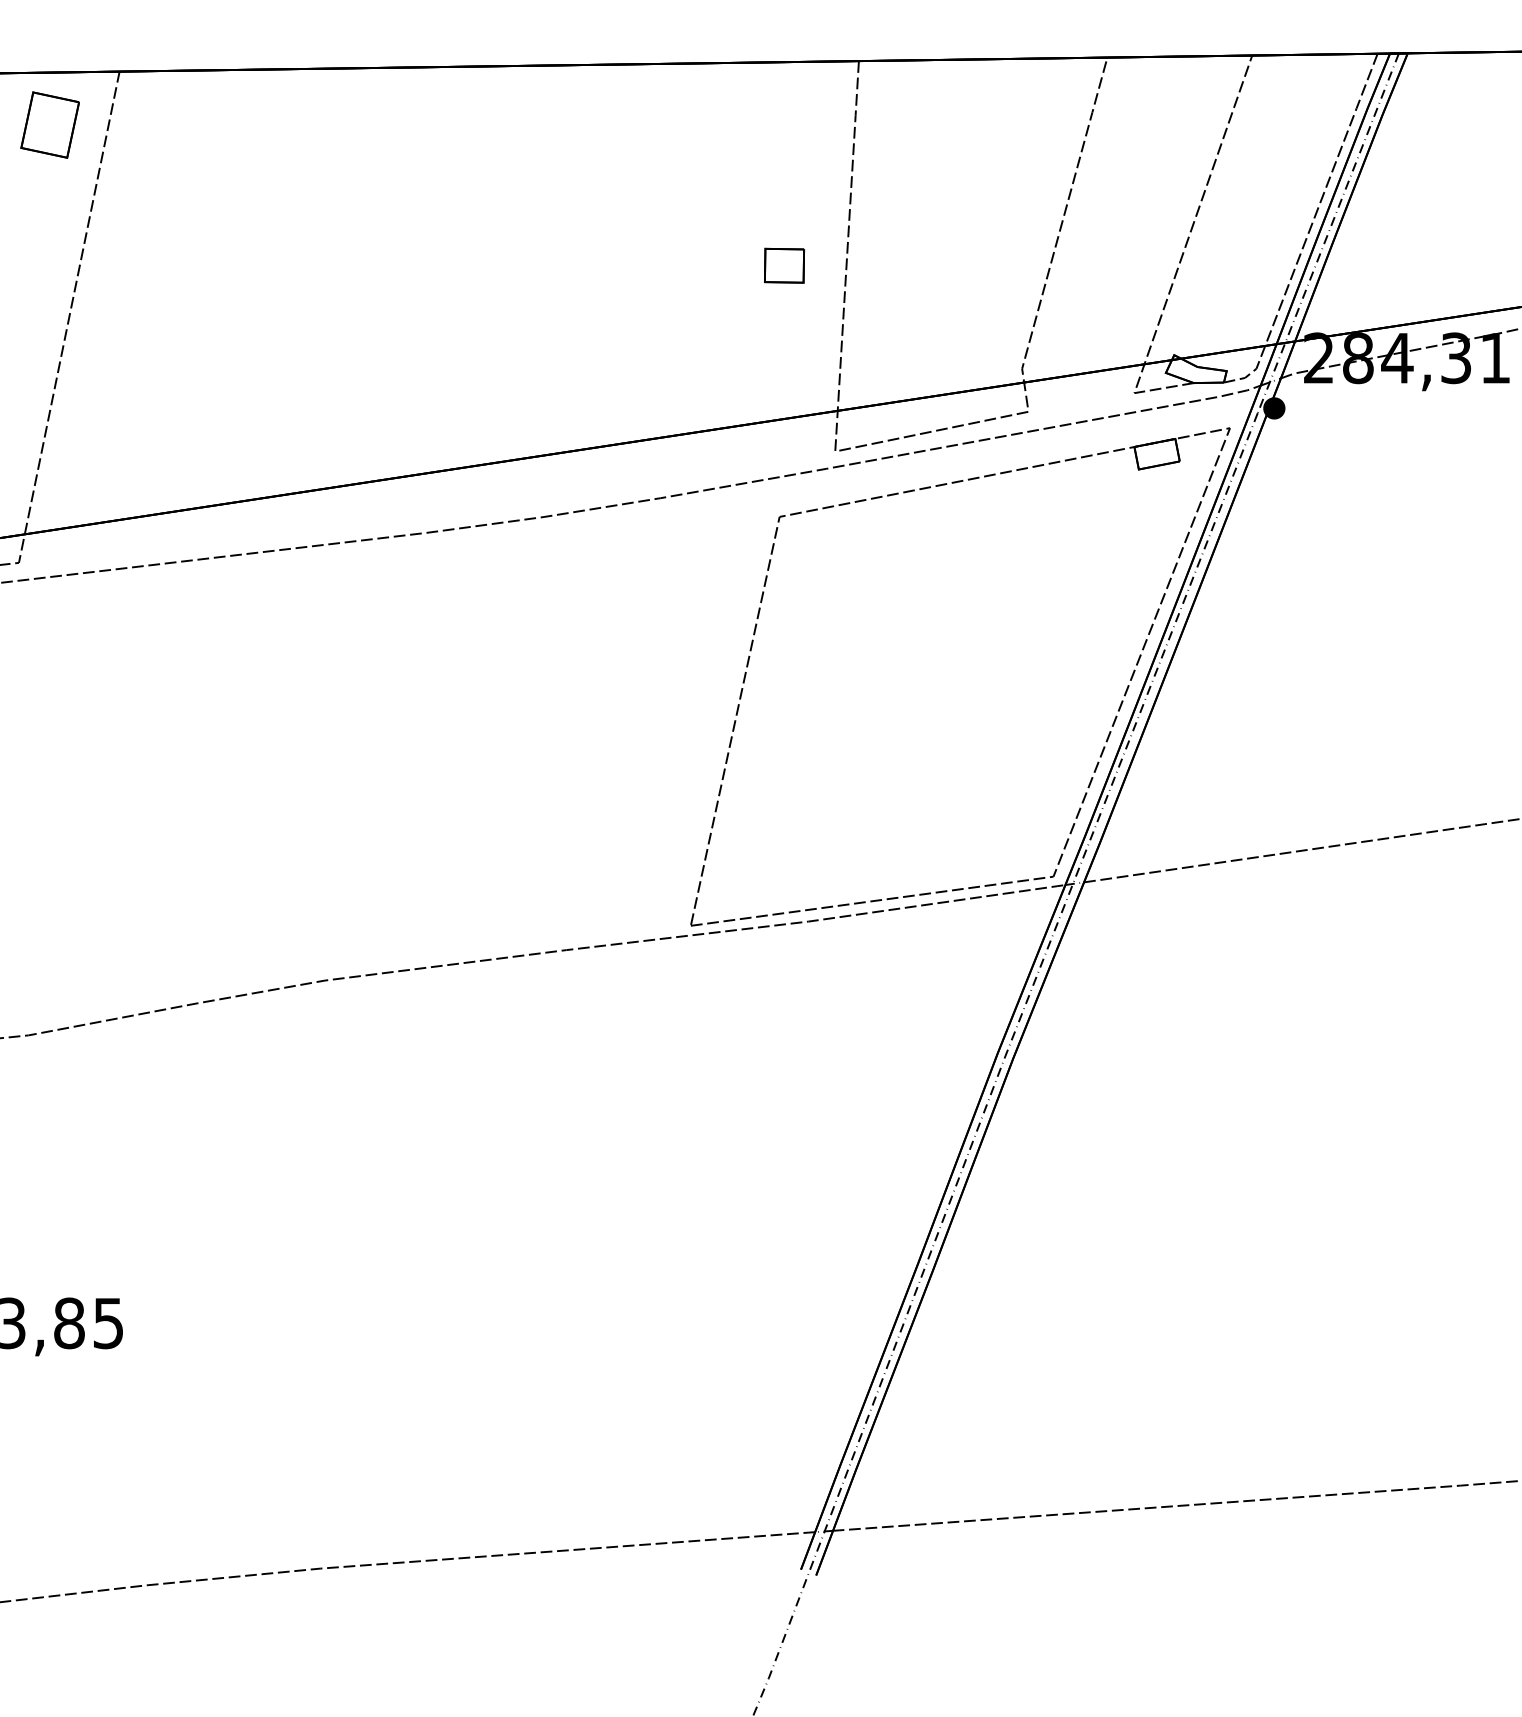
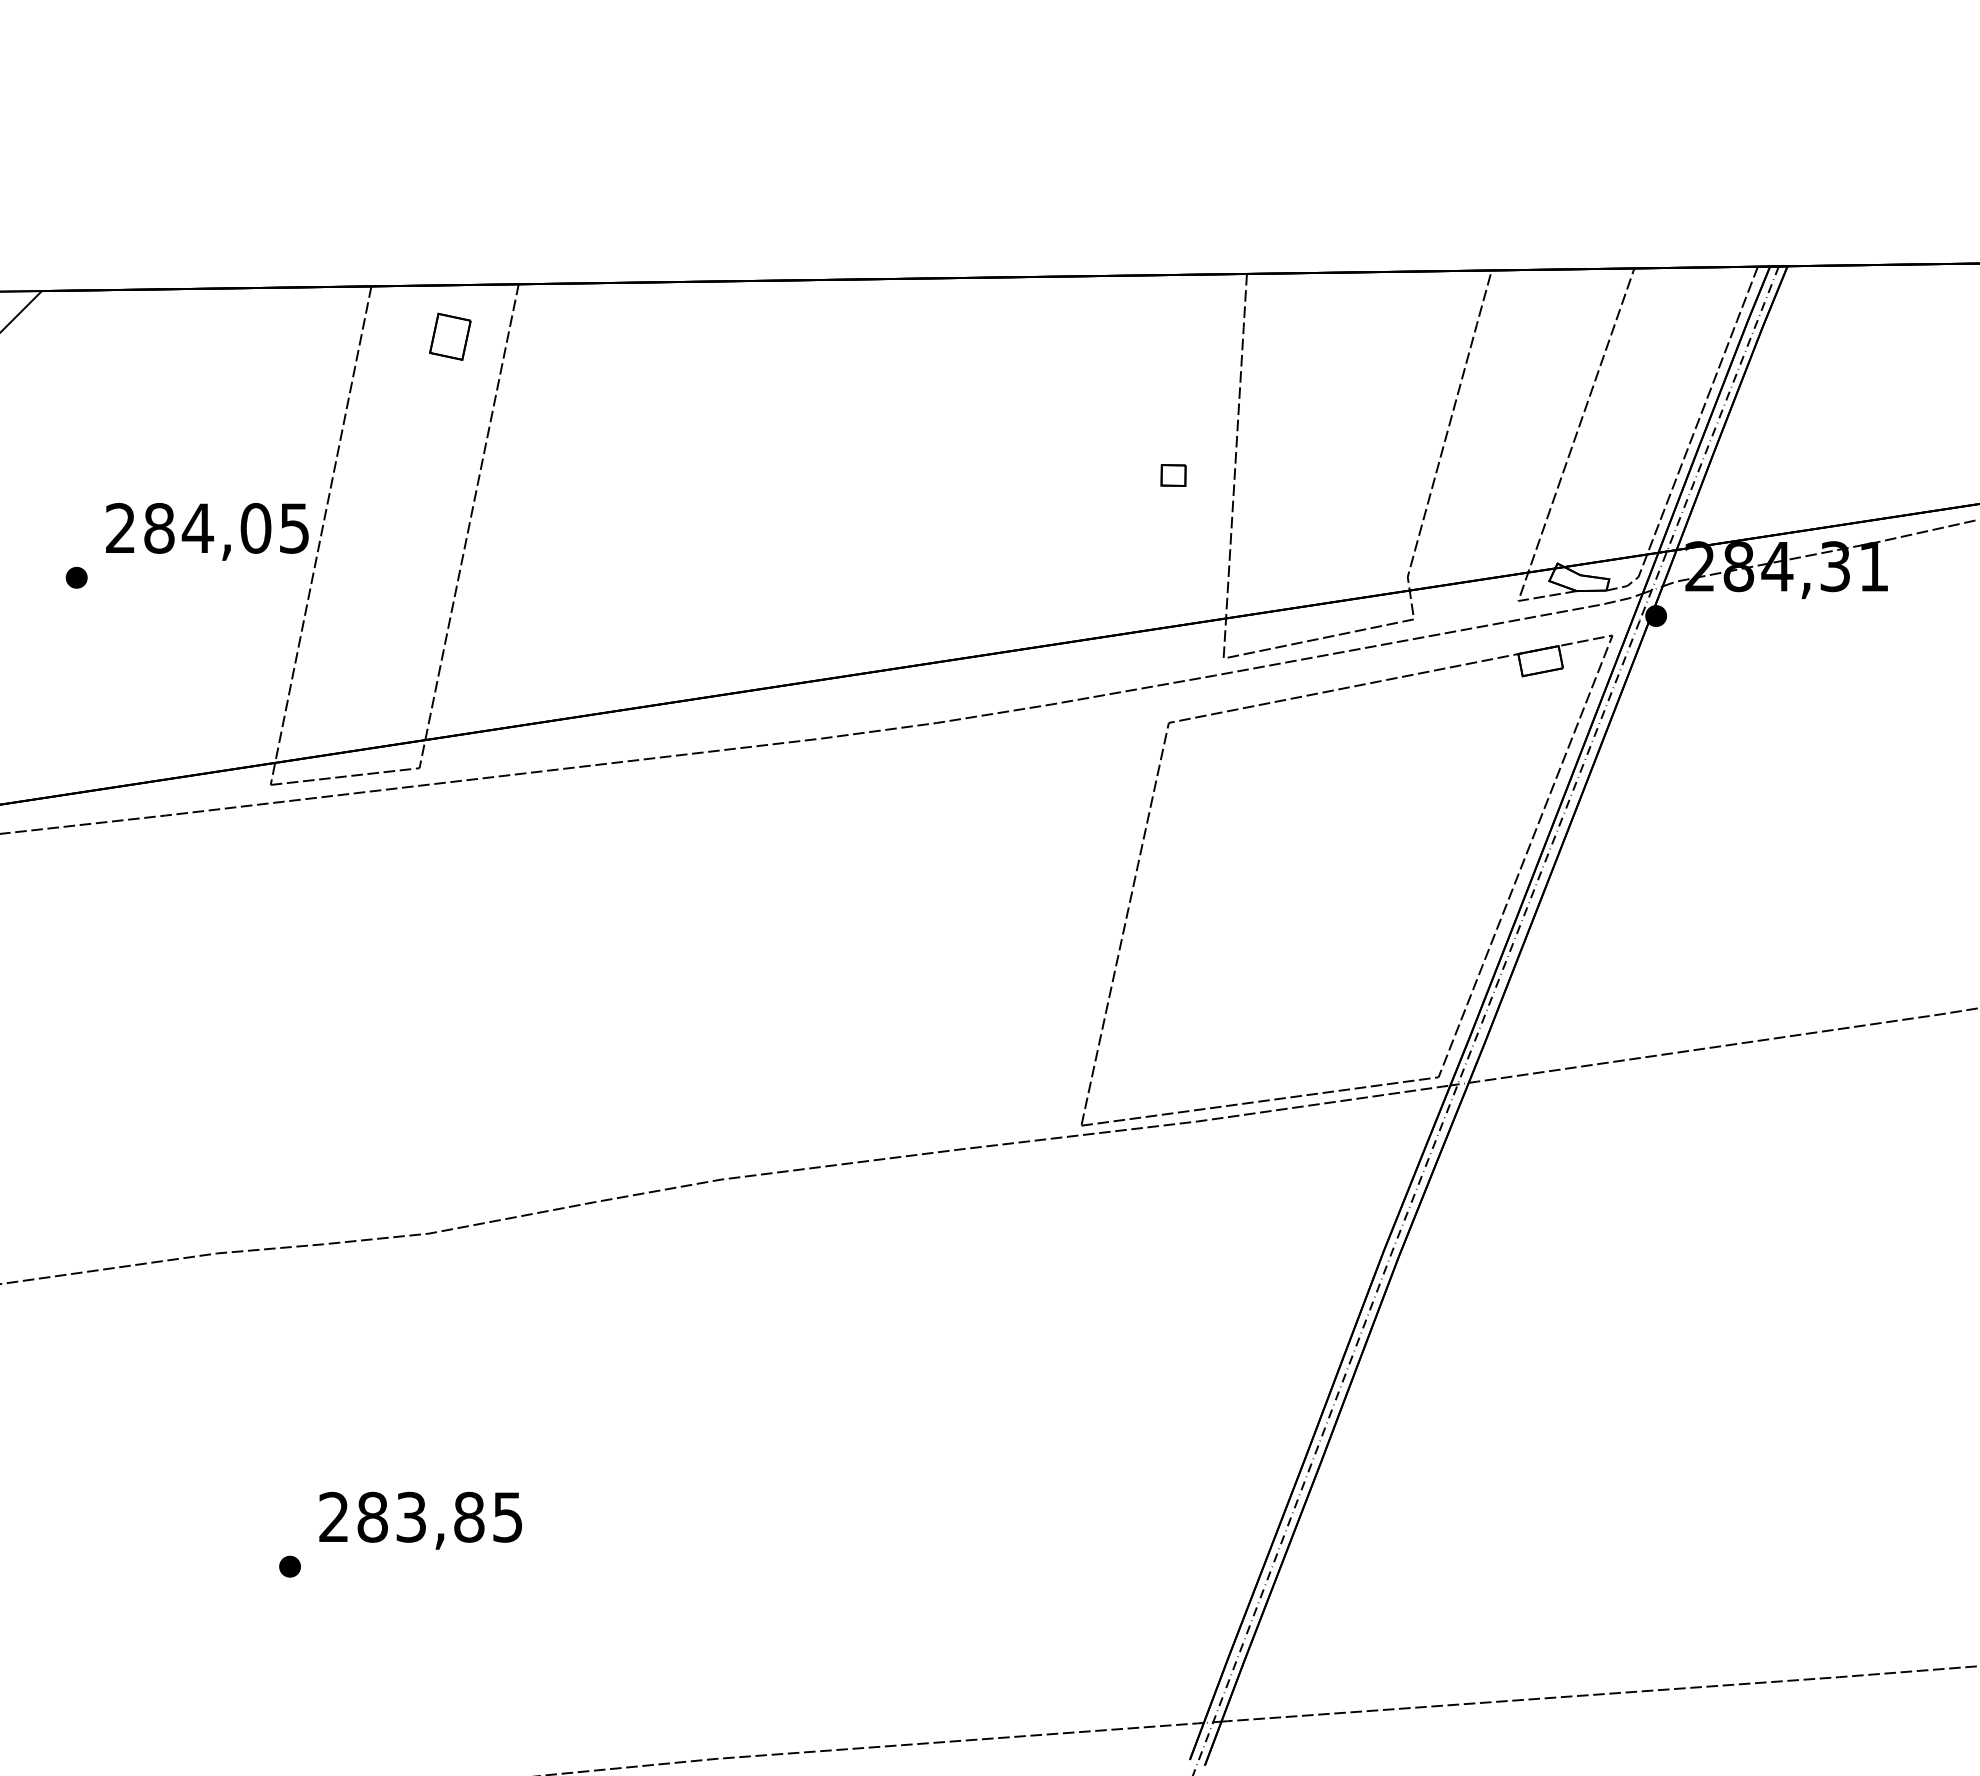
part: (50, 124) -> (450, 336), size x0.71
part: (784, 265) -> (1173, 475), size x0.62

